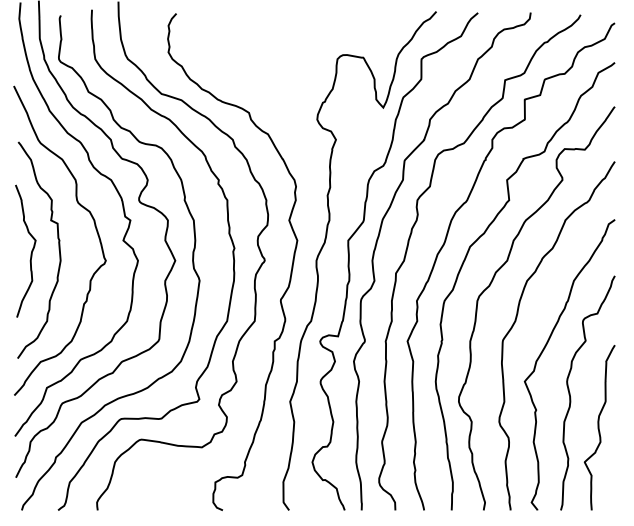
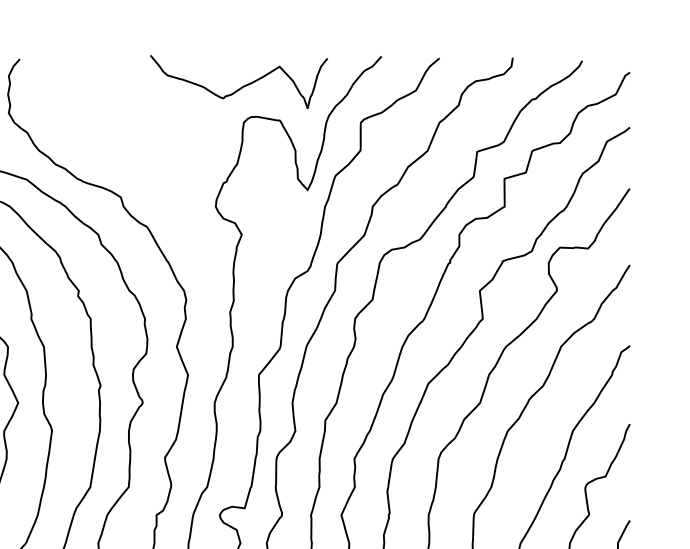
curve: (336, 32) -> (242, 85), added

